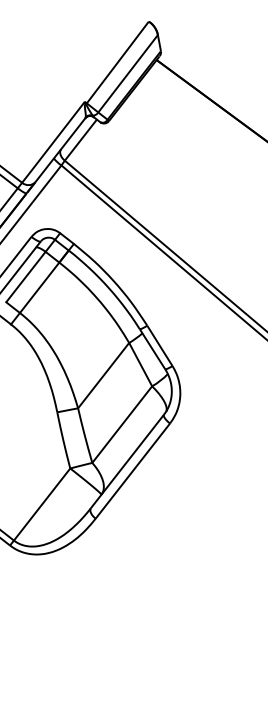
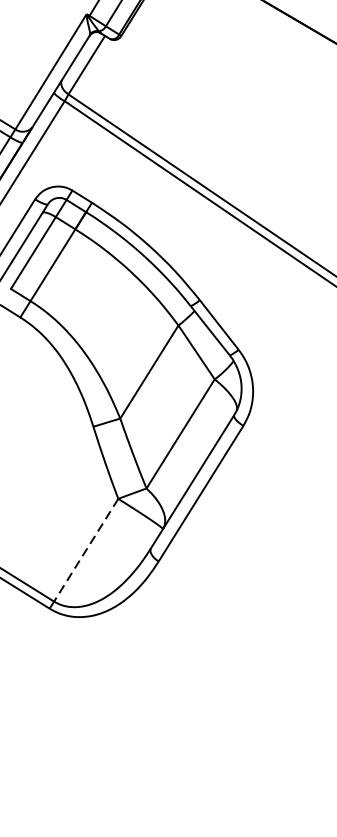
line: (42, 504) -> (86, 550), solid -> dashed

